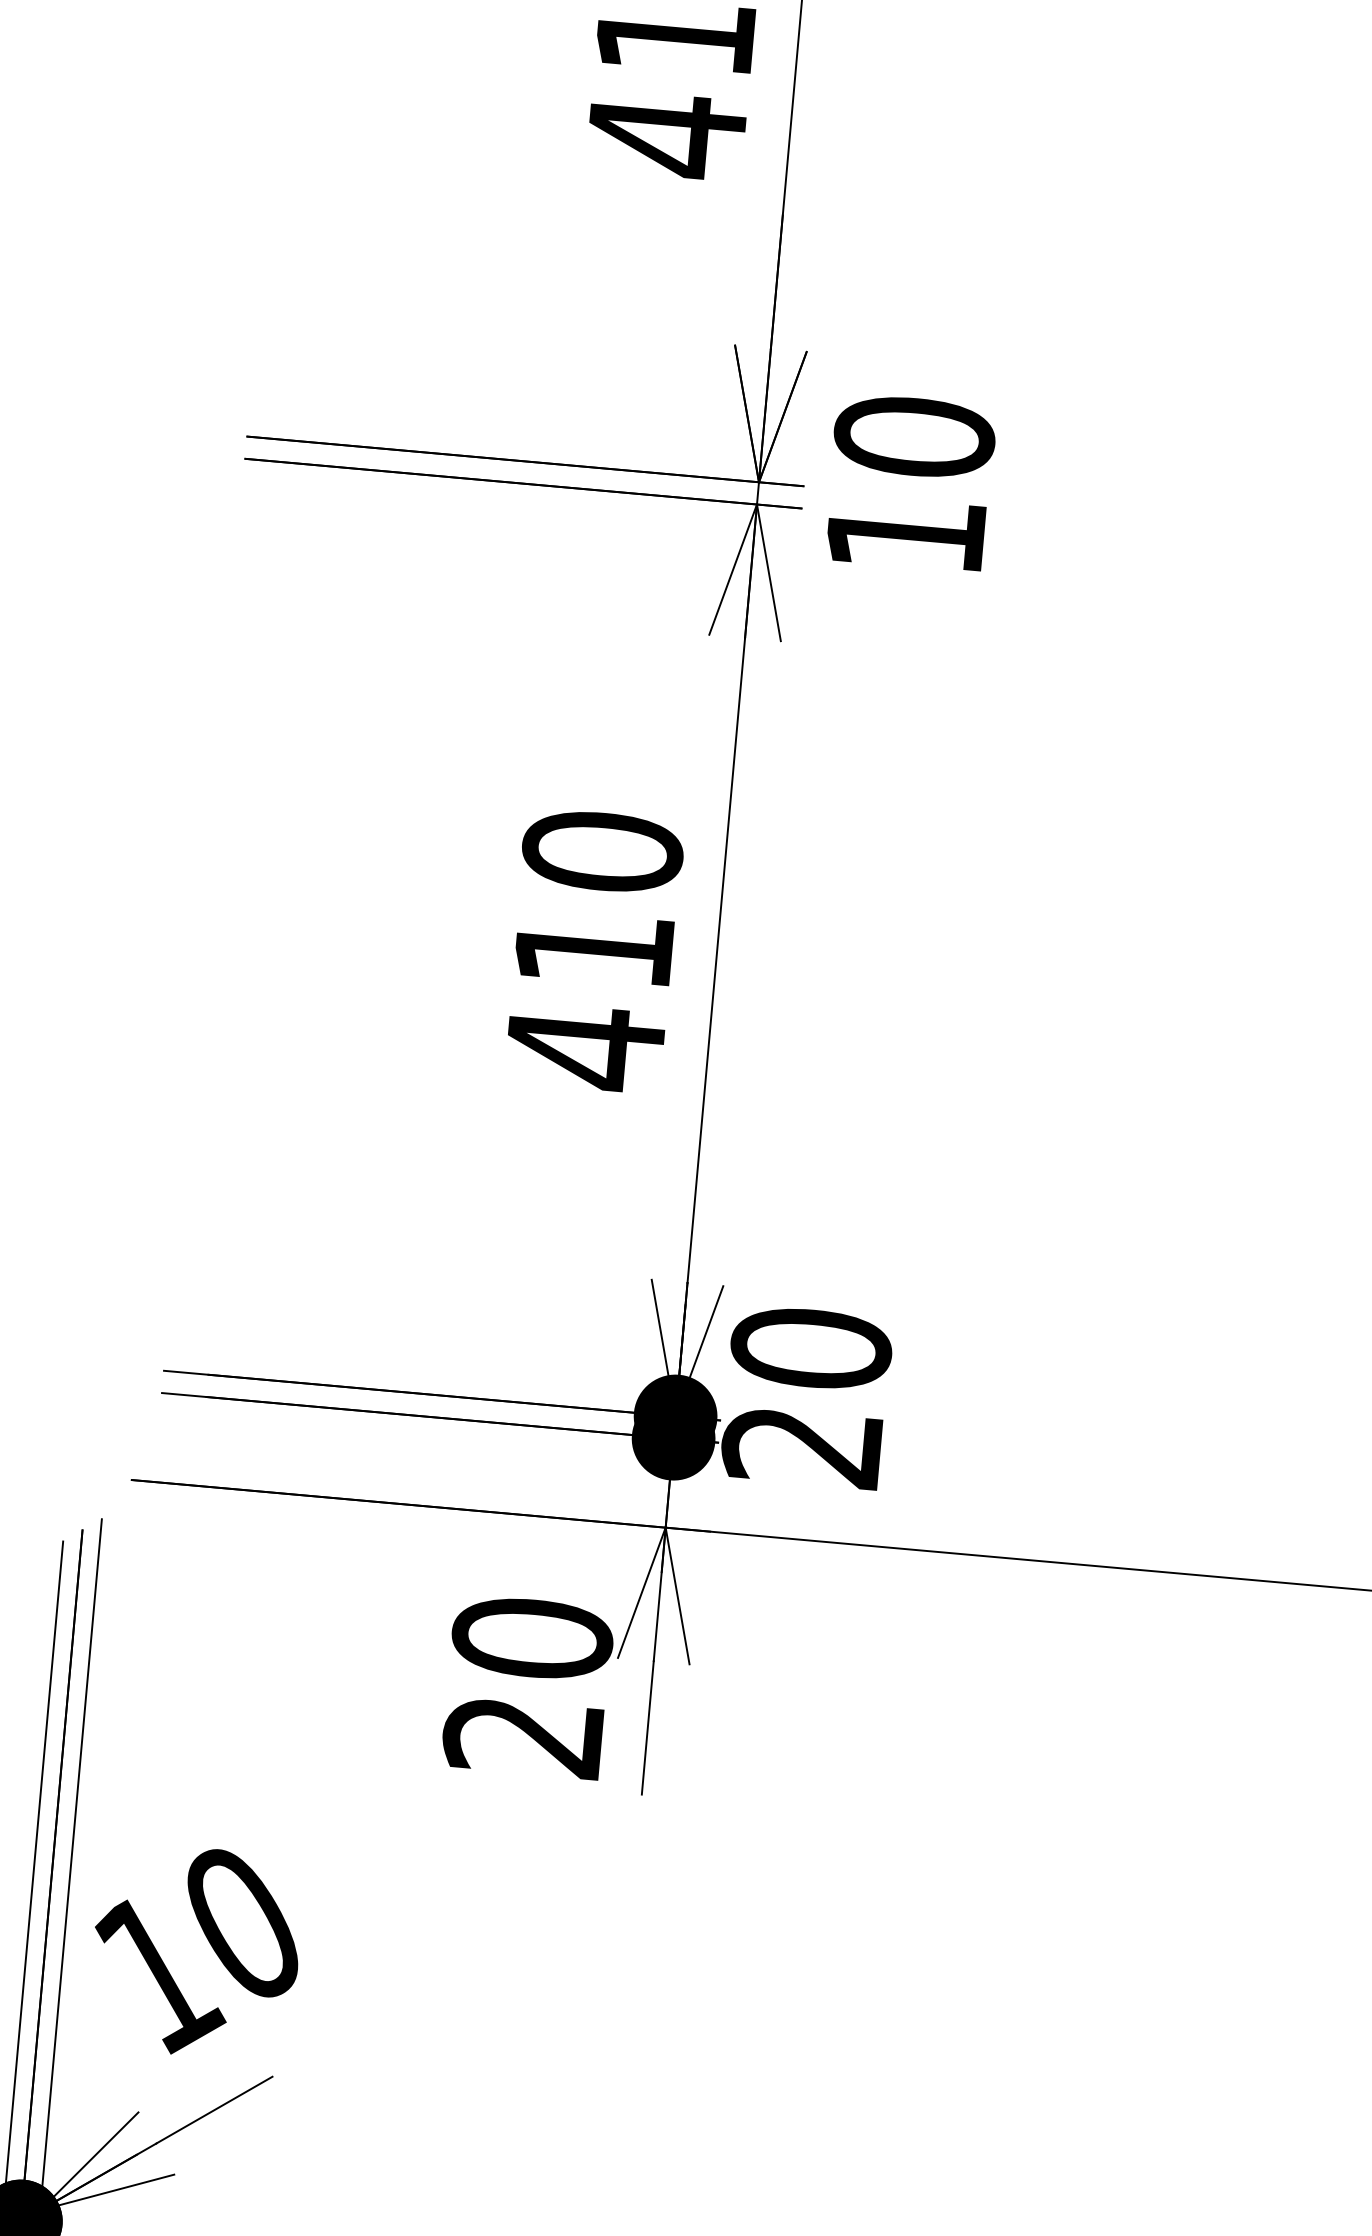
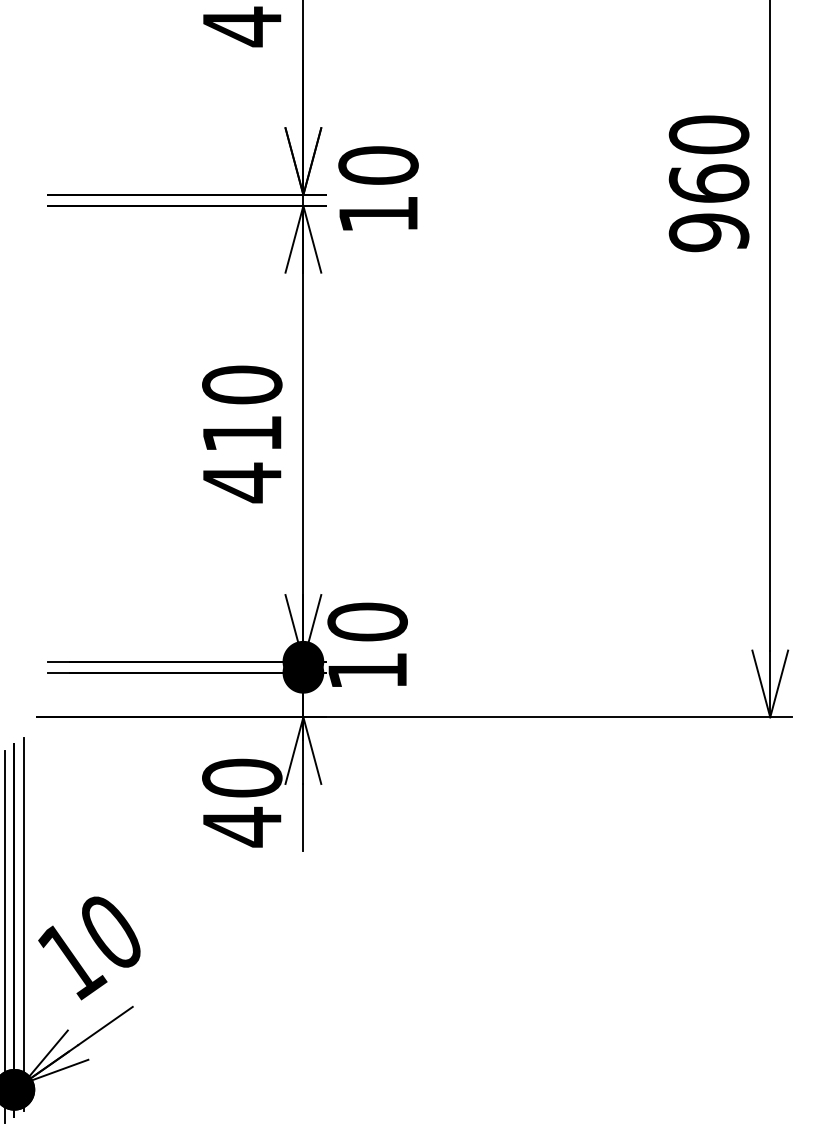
text: (800, 1447) -> (366, 671), 20 -> 10
text: (522, 1735) -> (241, 826), 20 -> 40

